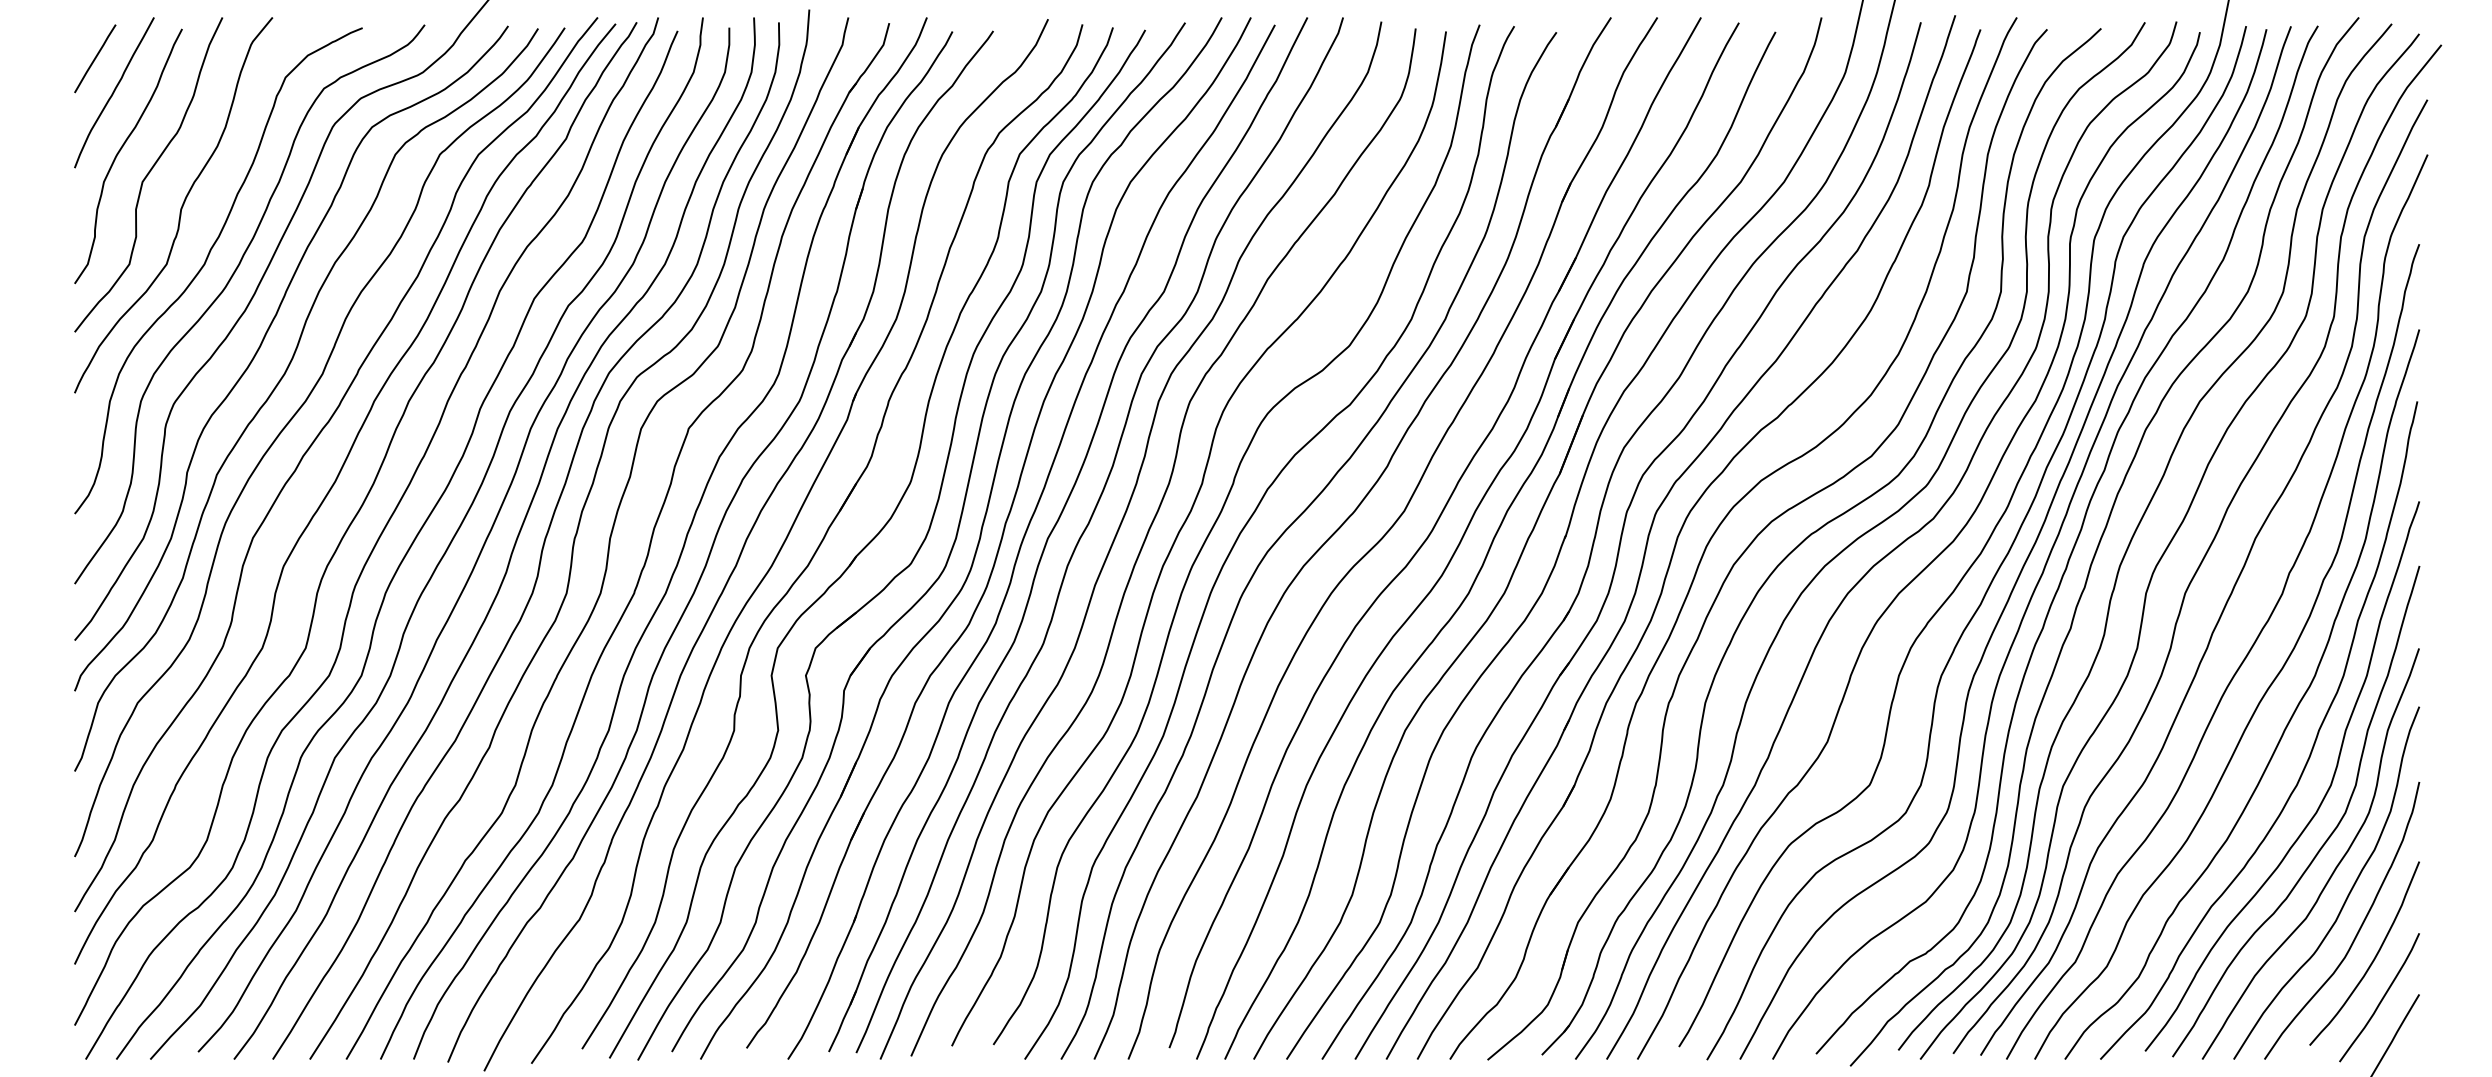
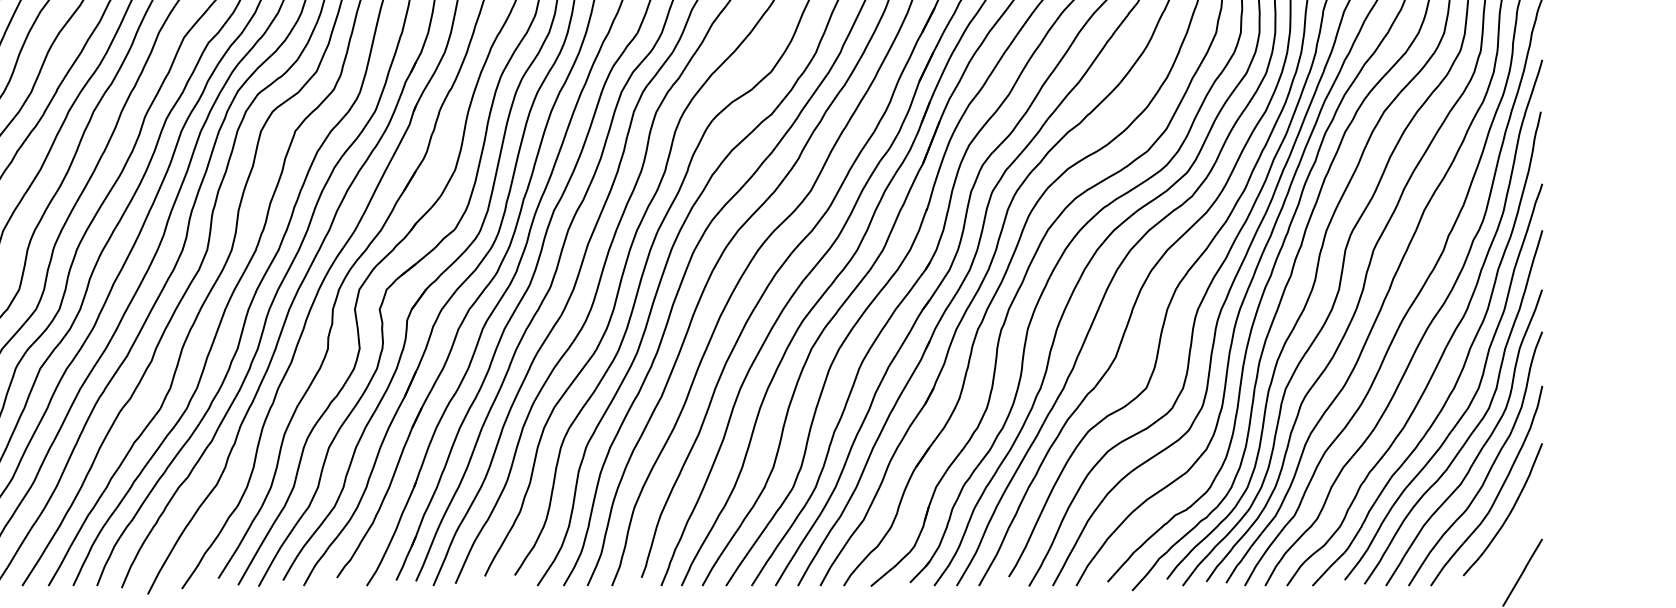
curve: (2381, 998) -> (1515, 542), removed

